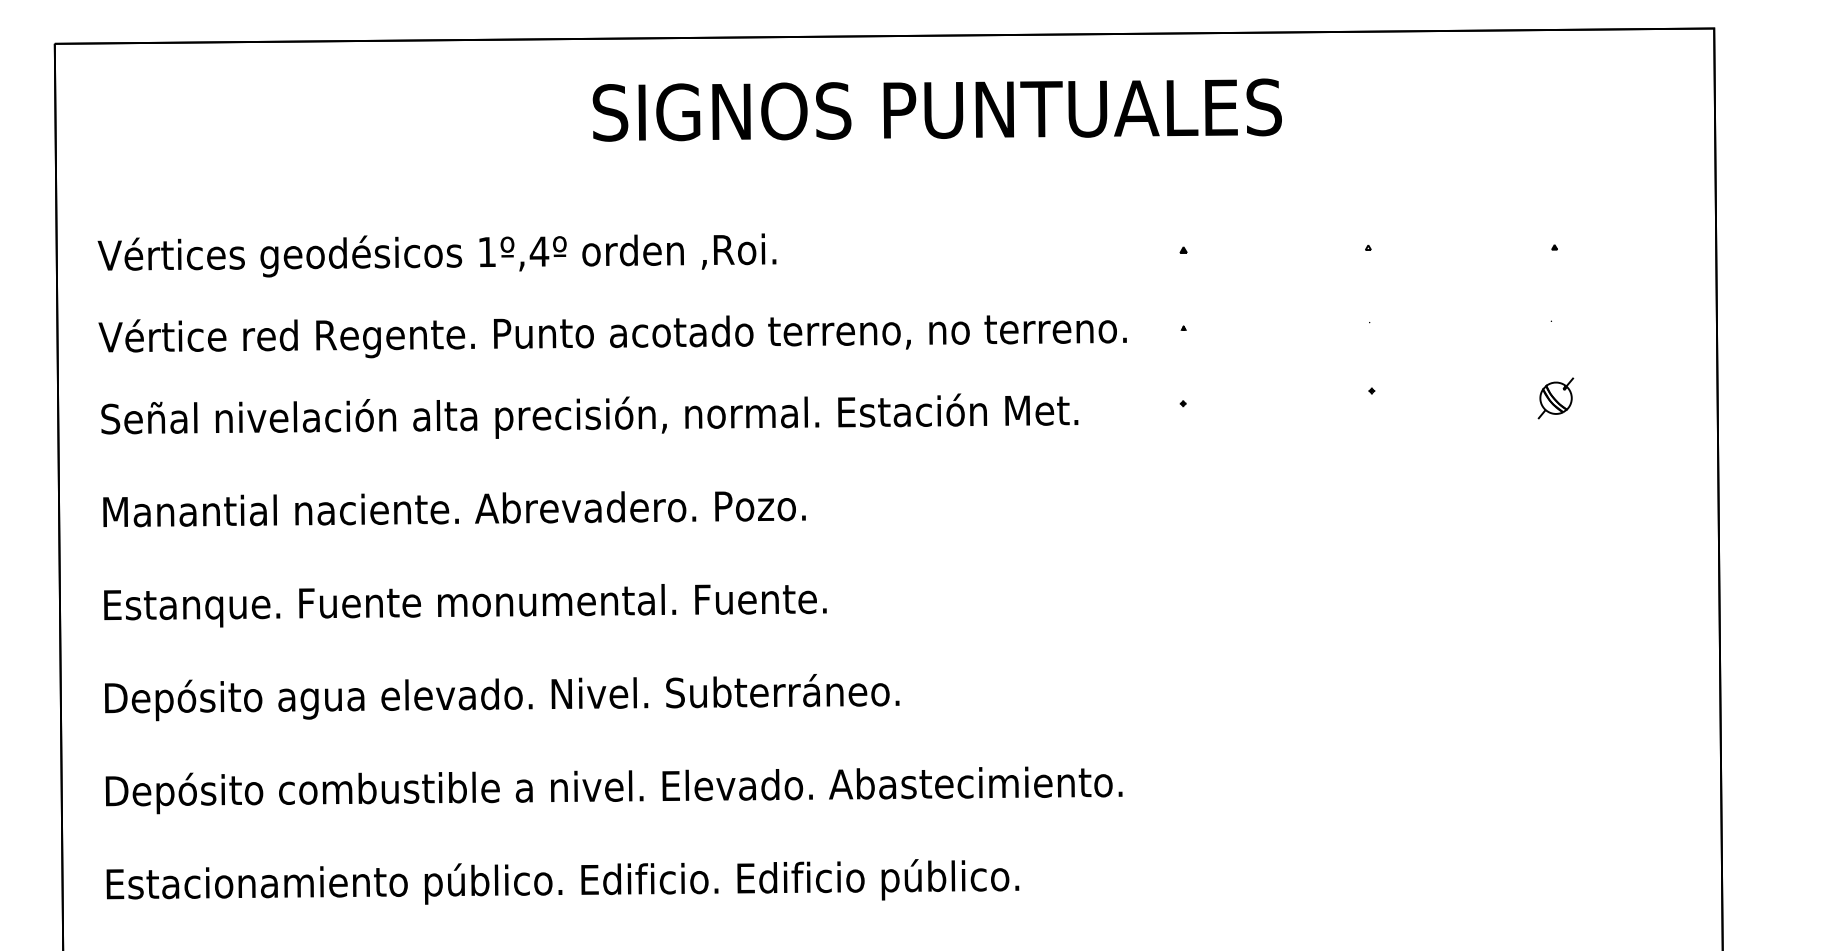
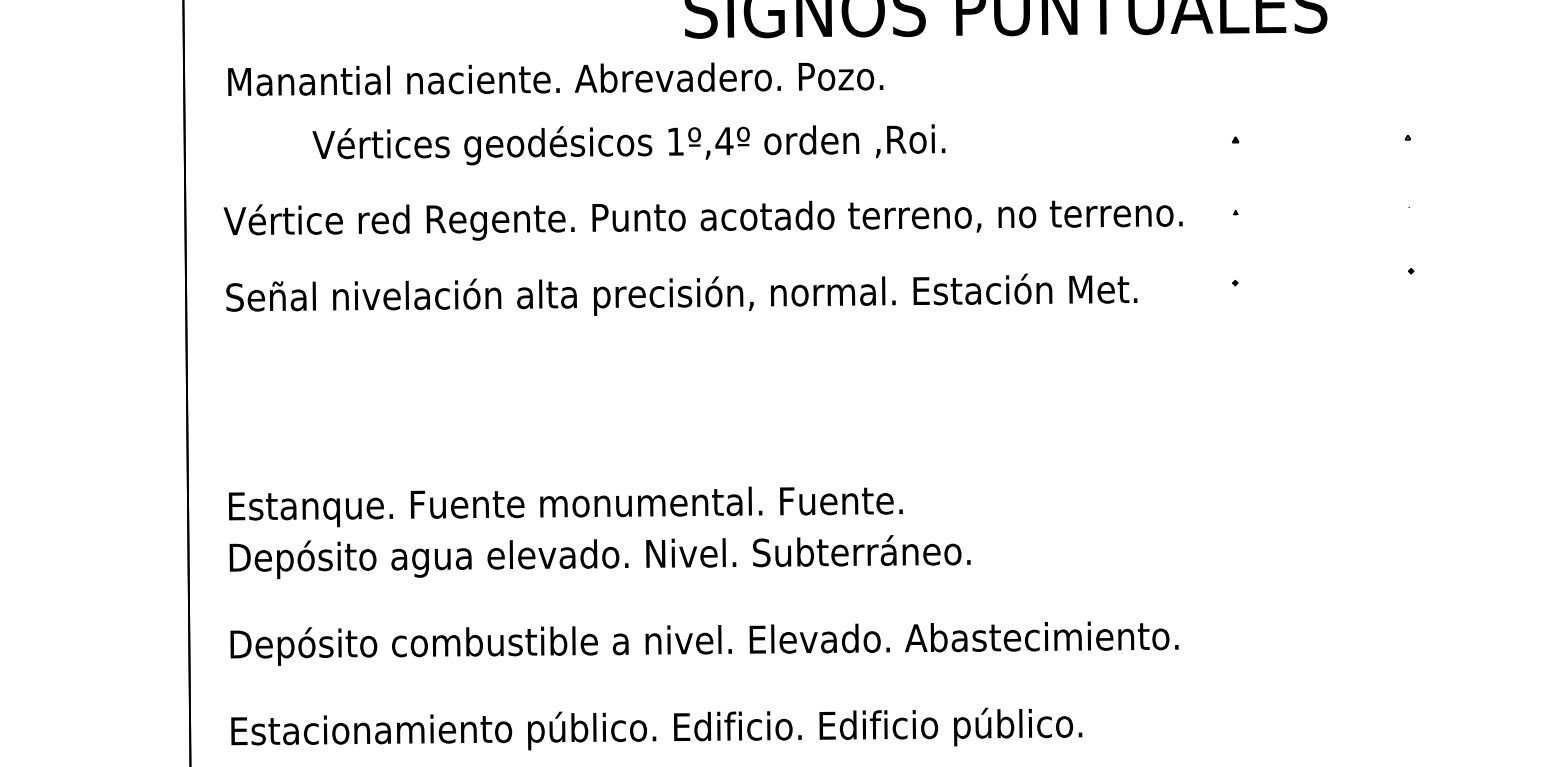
text: (436, 255) -> (628, 144), moved
text: (454, 509) -> (555, 79), moved
text: (465, 605) -> (565, 506), moved

